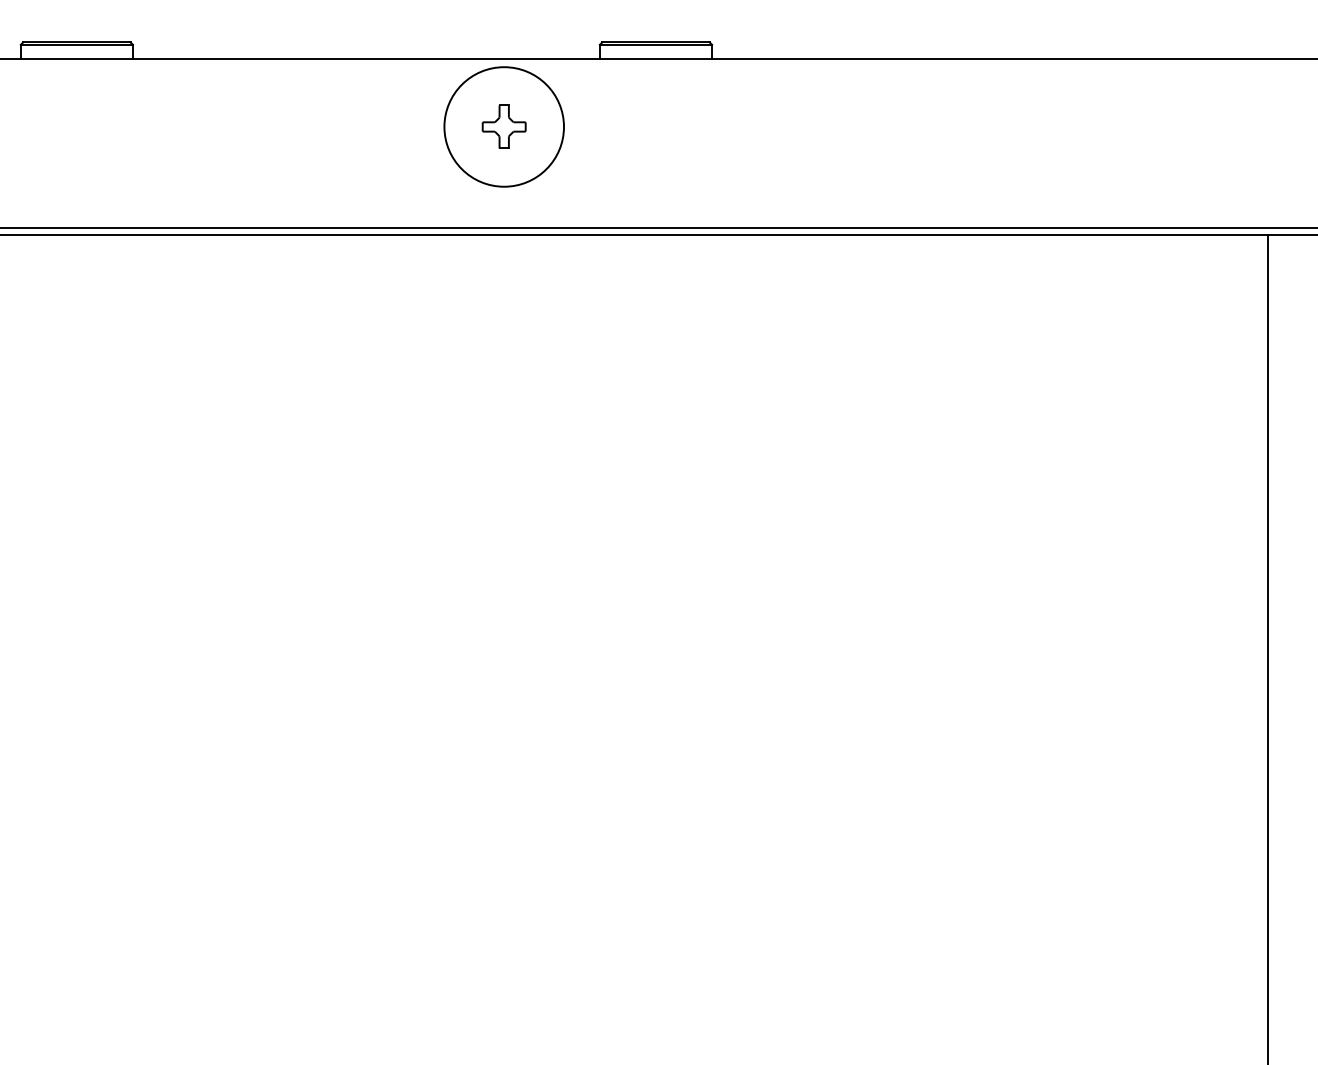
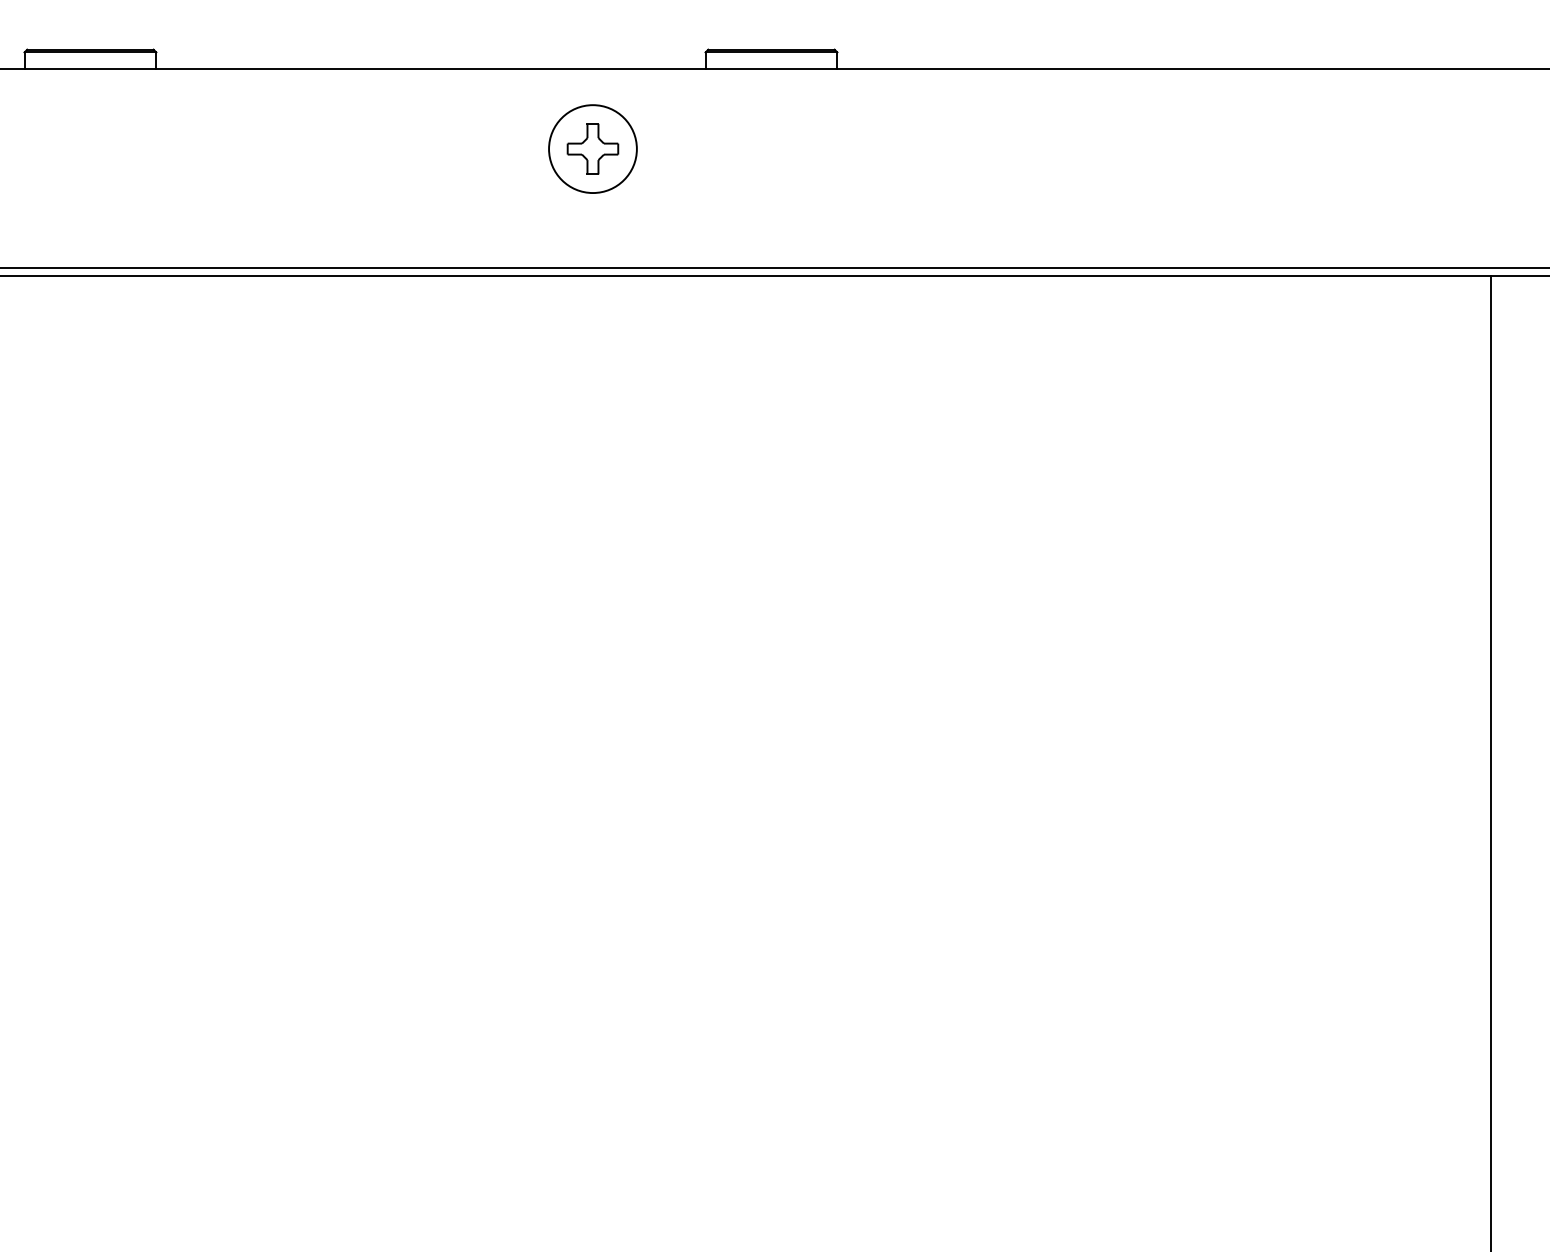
circle: (503, 126) -> (592, 148), size x0.62

